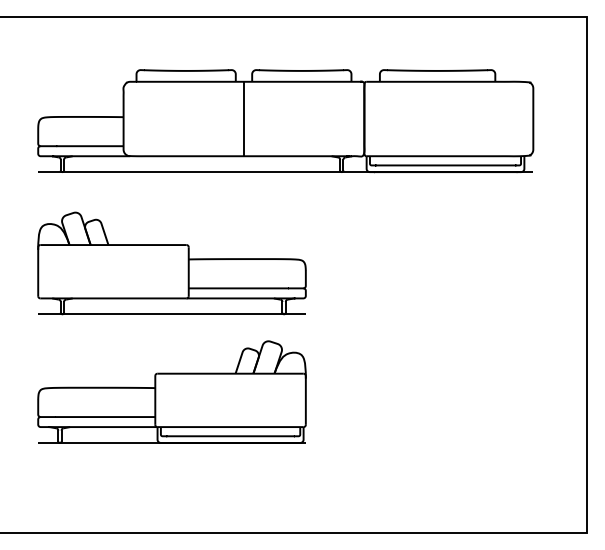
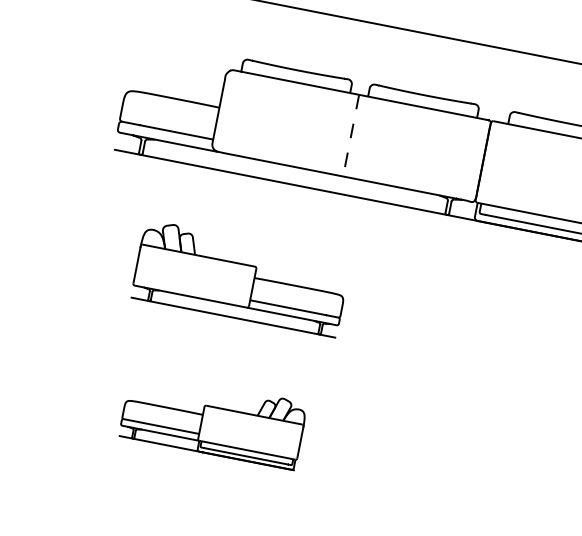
line: (243, 119) -> (350, 136), solid -> dashed
part: (171, 263) -> (240, 278), size x0.7
part: (171, 391) -> (212, 418), size x0.6

